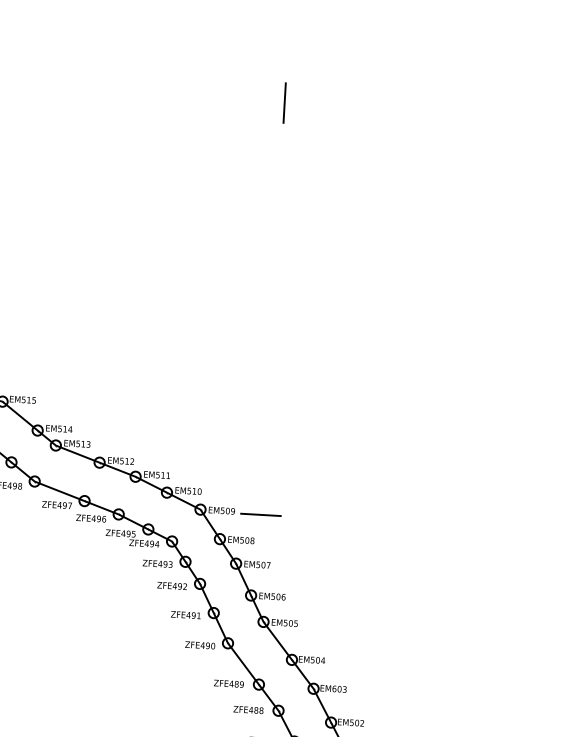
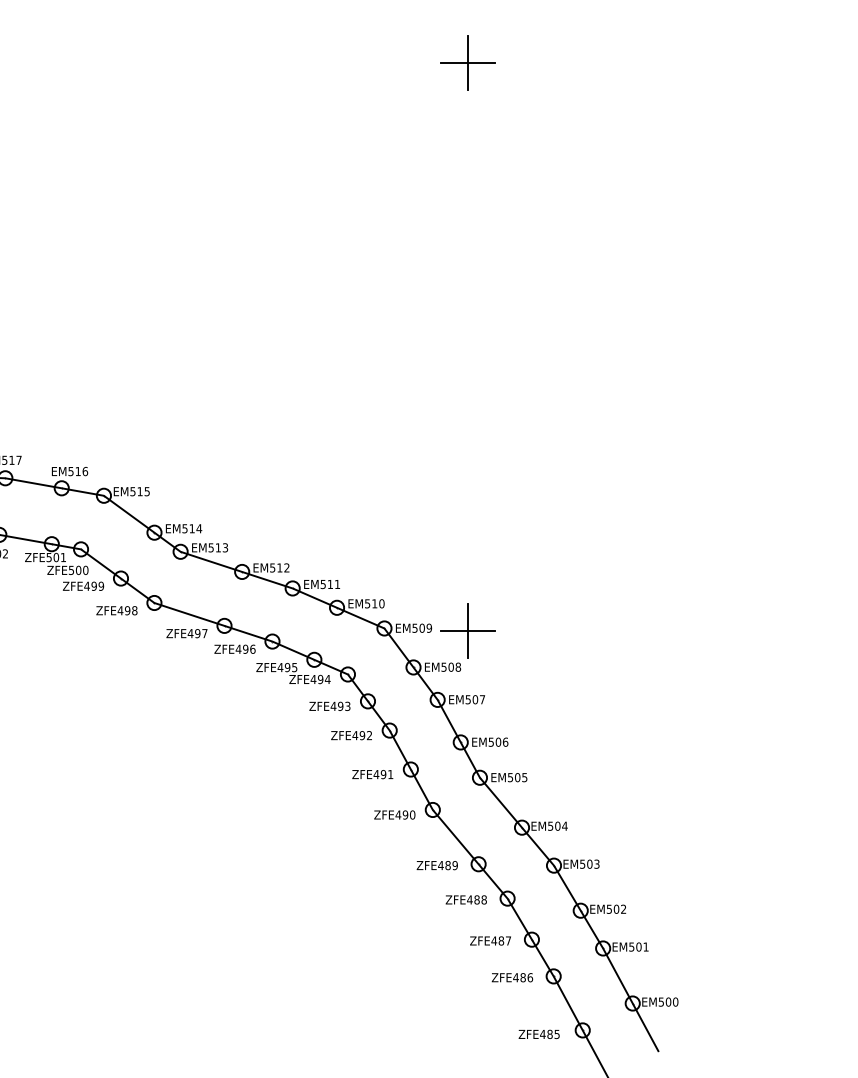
line: (284, 103) -> (467, 63), added
line: (260, 514) -> (467, 630), added
text: (334, 688) -> (582, 863), EM603 -> EM503

